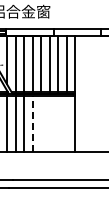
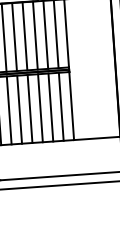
line: (32, 123) -> (19, 109), dashed -> solid
line: (41, 123) -> (30, 108), added
line: (49, 123) -> (40, 107), added
line: (58, 123) -> (51, 107), added
line: (66, 123) -> (61, 106), added

